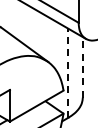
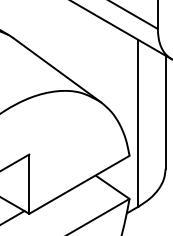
line: (82, 66) -> (165, 110), dashed -> solid
line: (68, 73) -> (138, 123), dashed -> solid

